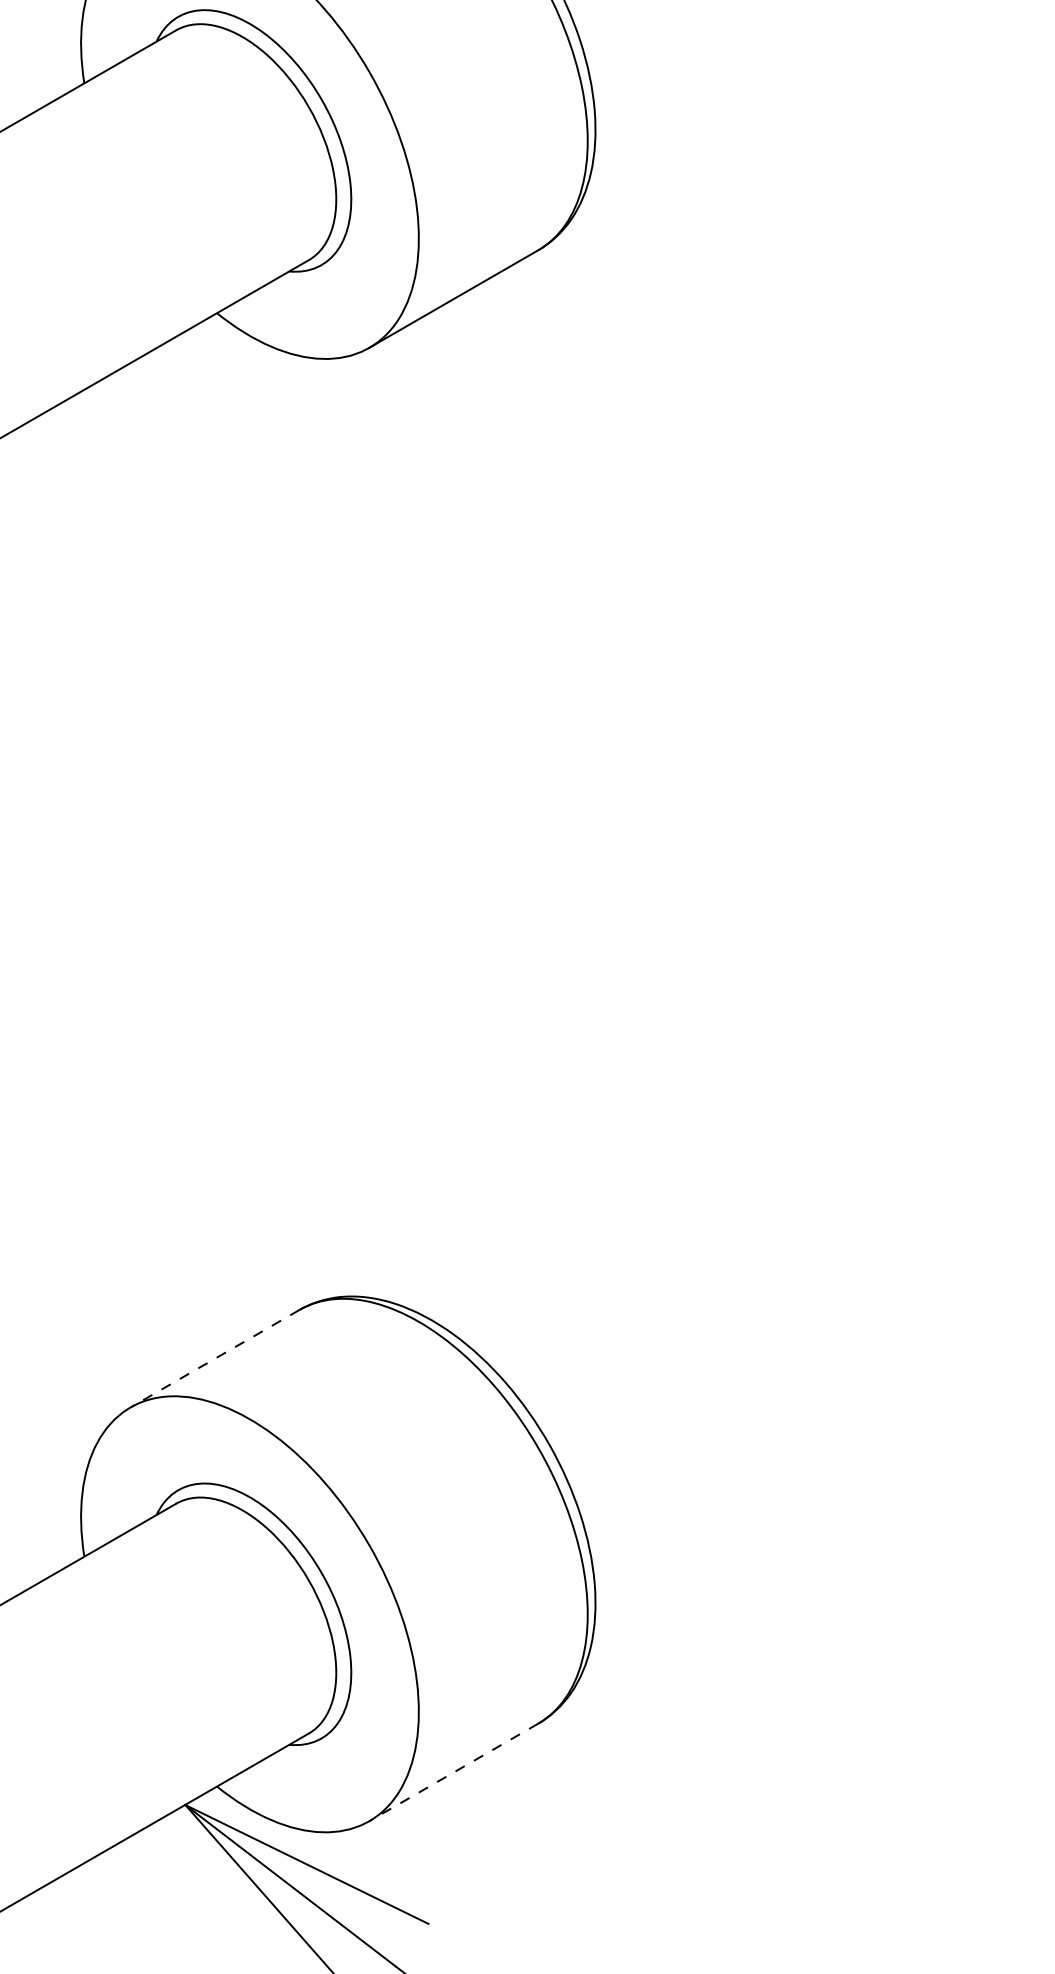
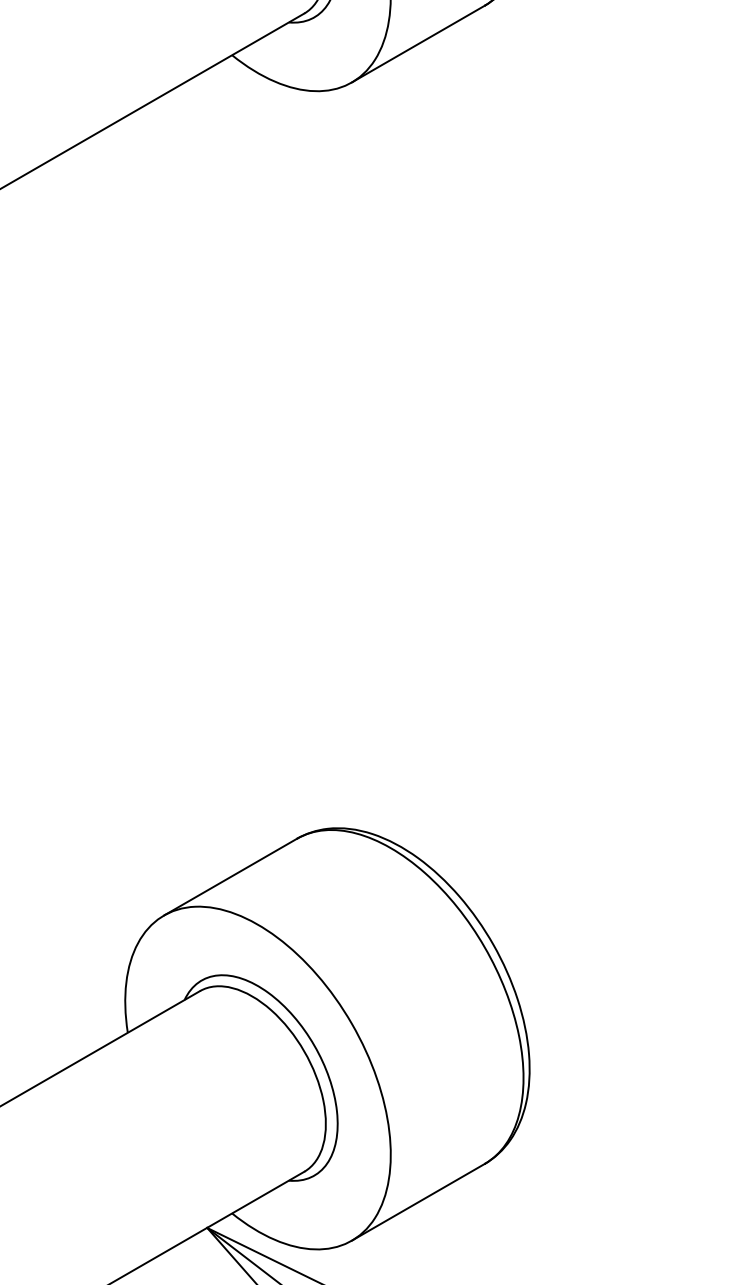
line: (215, 1358) -> (230, 876), dashed -> solid
line: (453, 1772) -> (418, 1202), dashed -> solid

